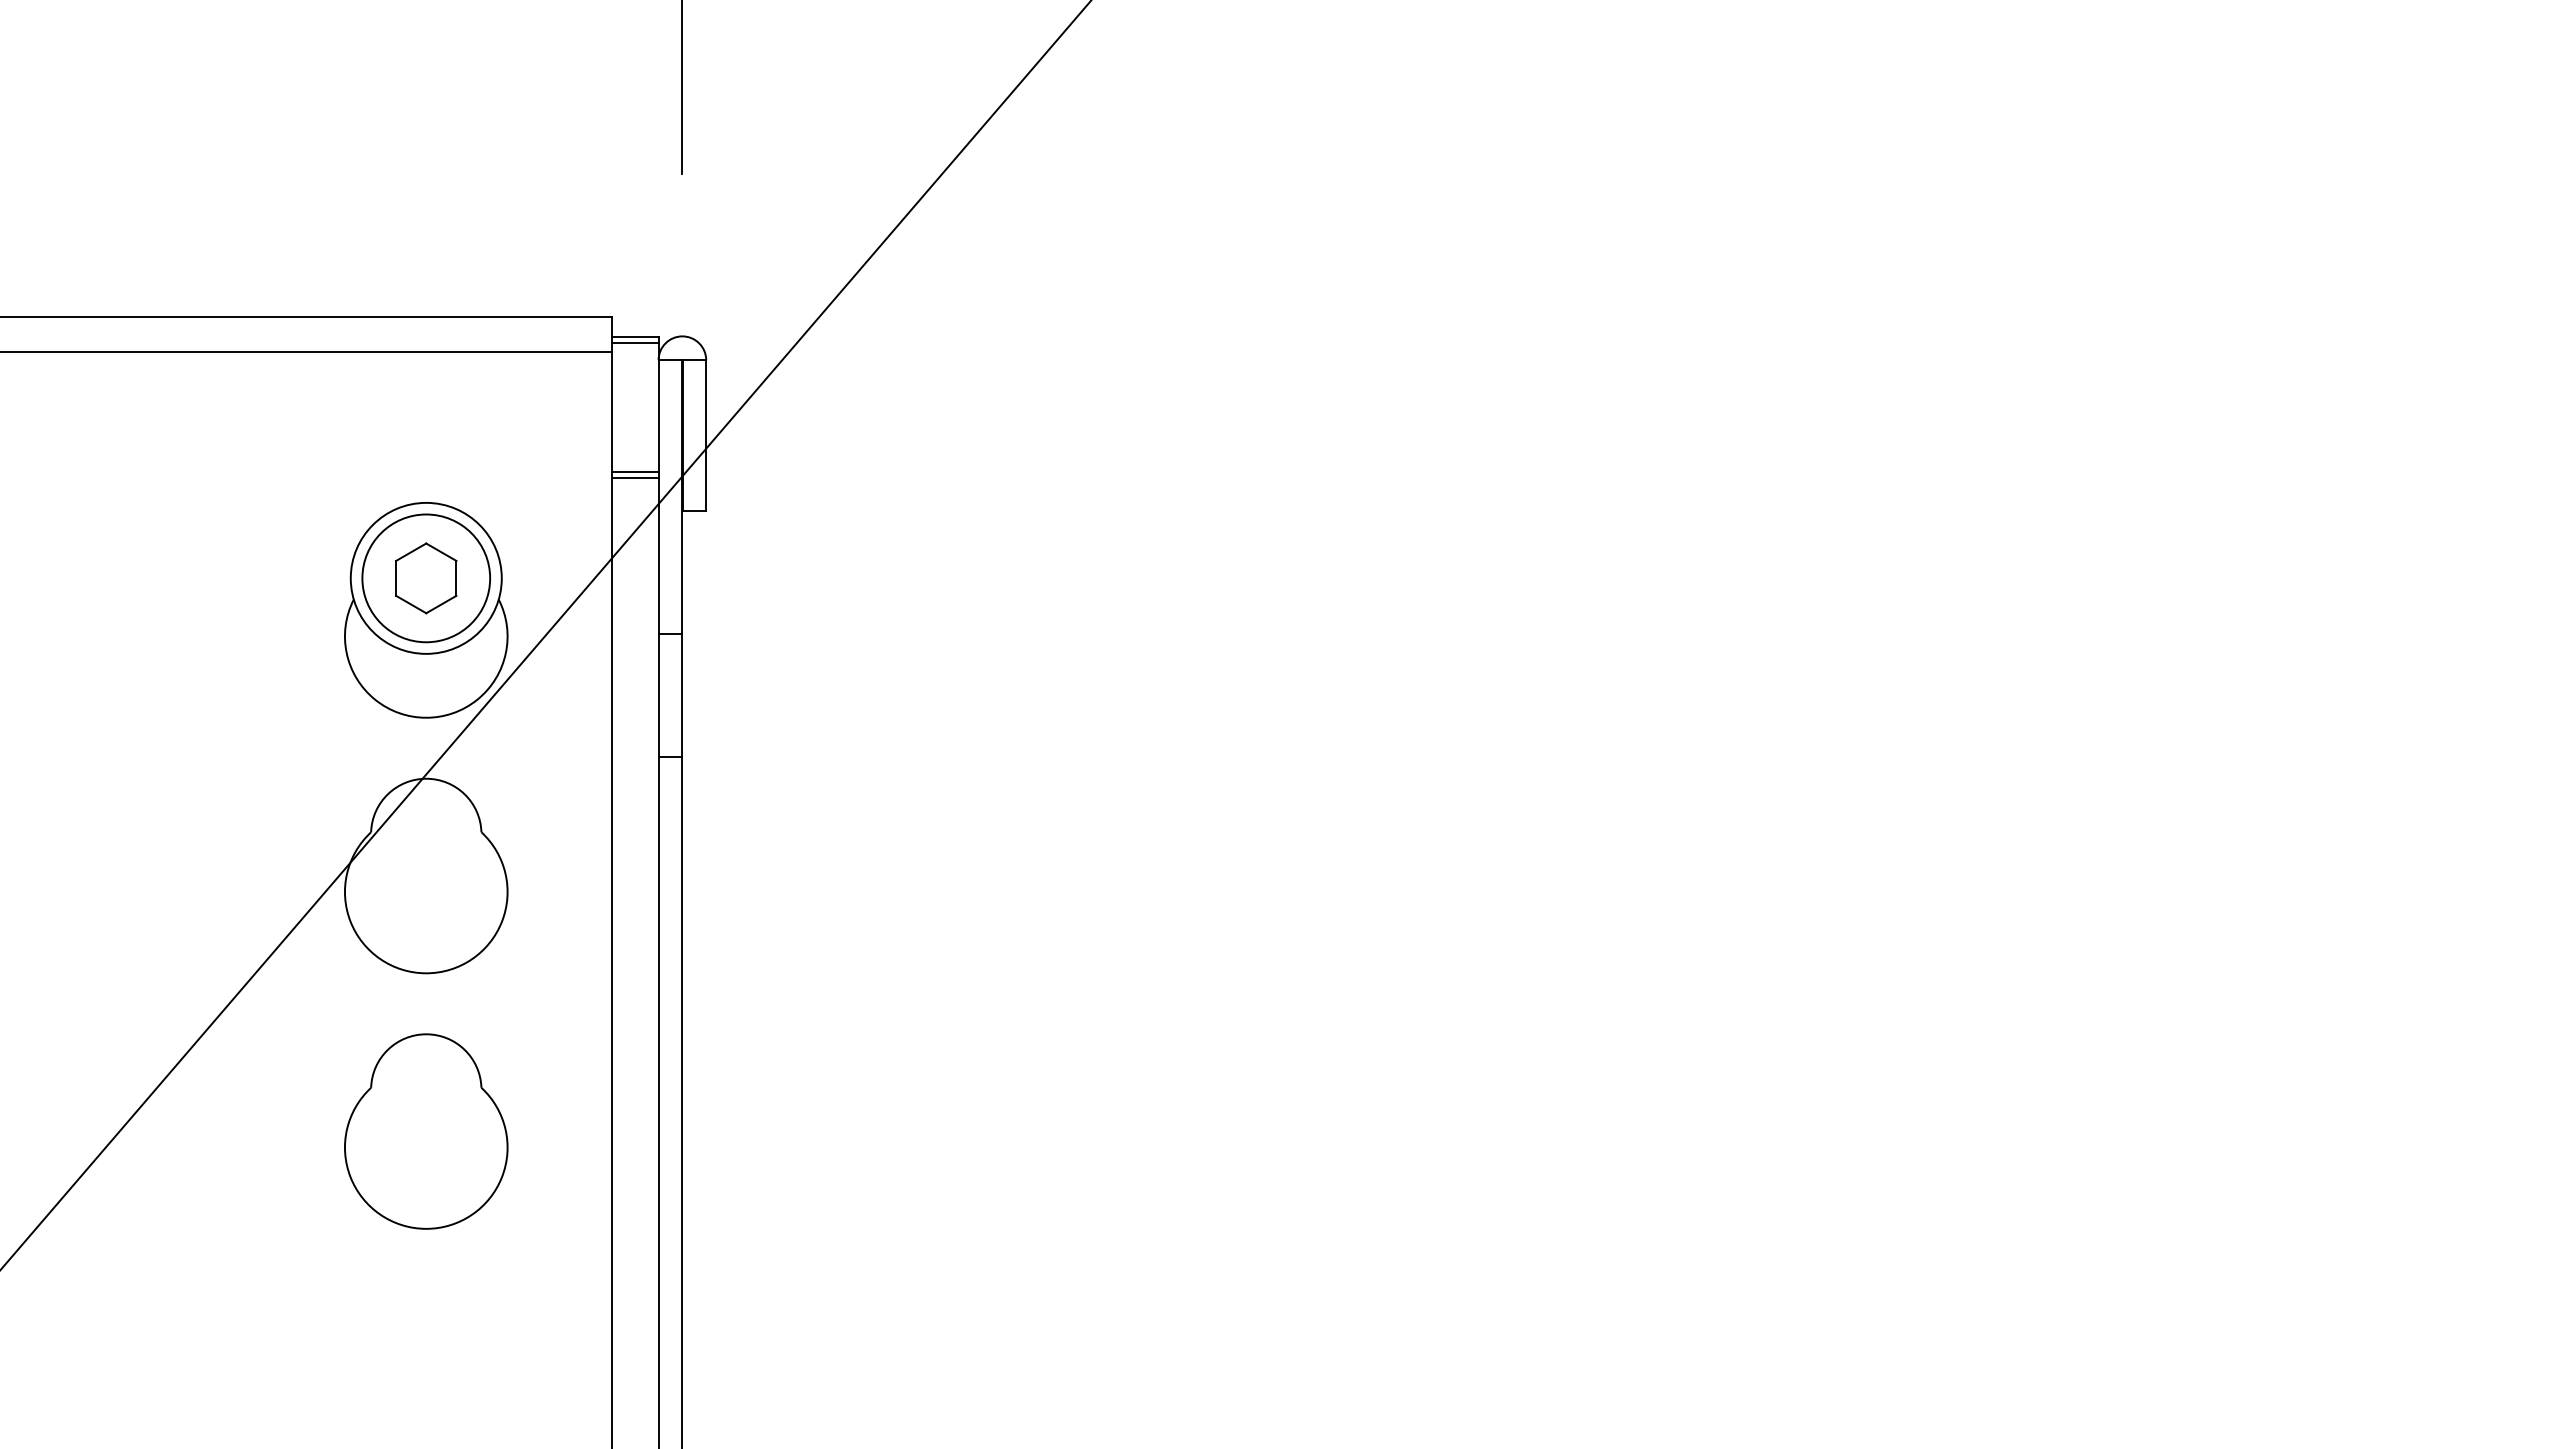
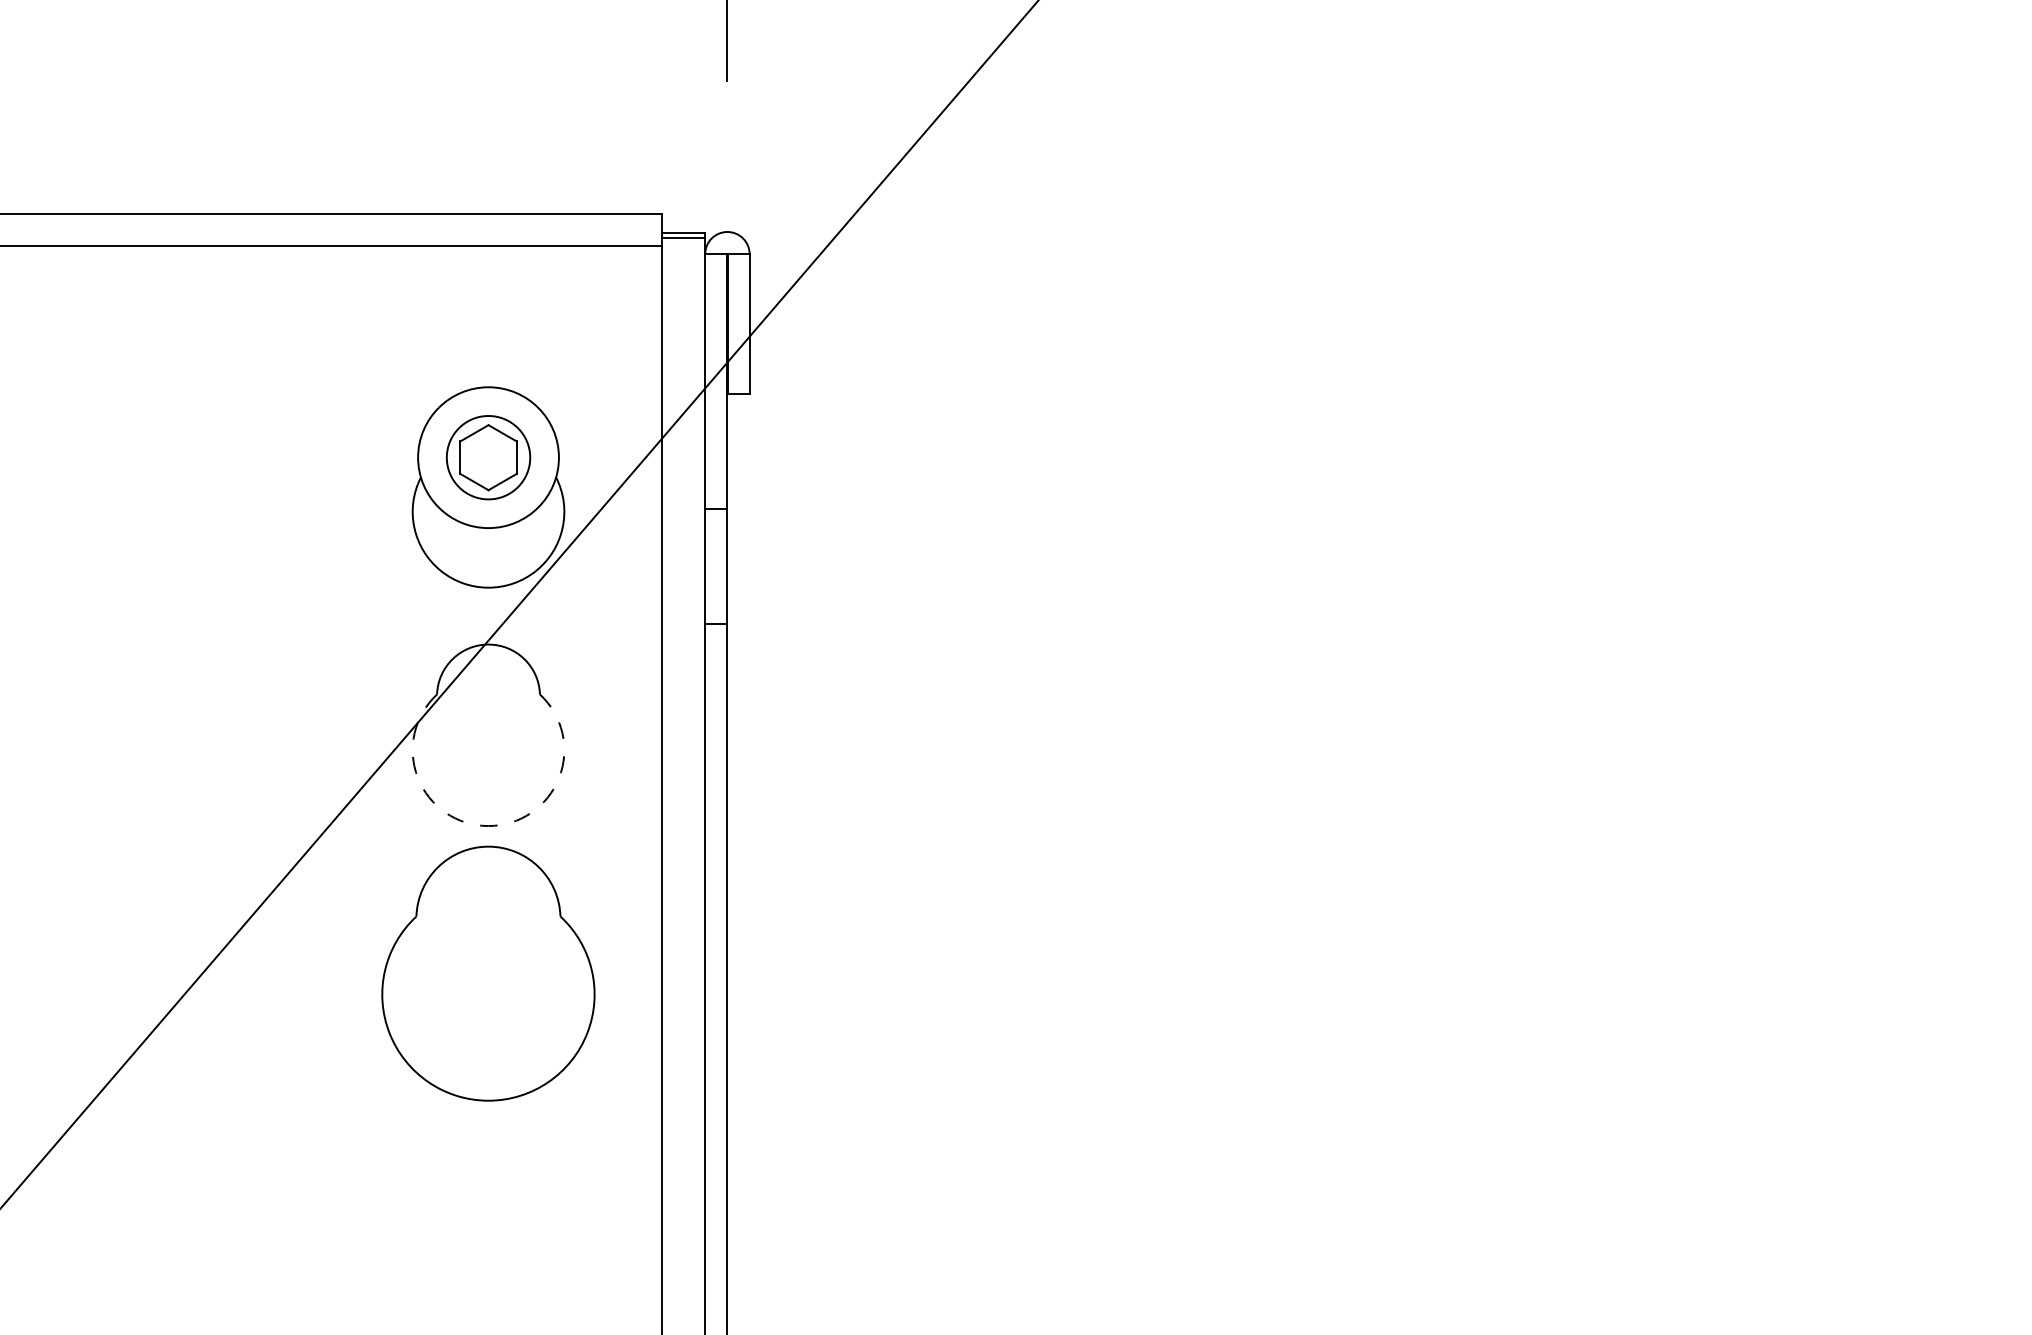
line: (635, 472) -> (683, 358), removed
line: (635, 478) -> (683, 364), removed
circle: (426, 578) -> (488, 457), size x0.7
arc: (426, 973) -> (488, 826), solid -> dashed
part: (426, 1131) -> (488, 973), size x1.4

